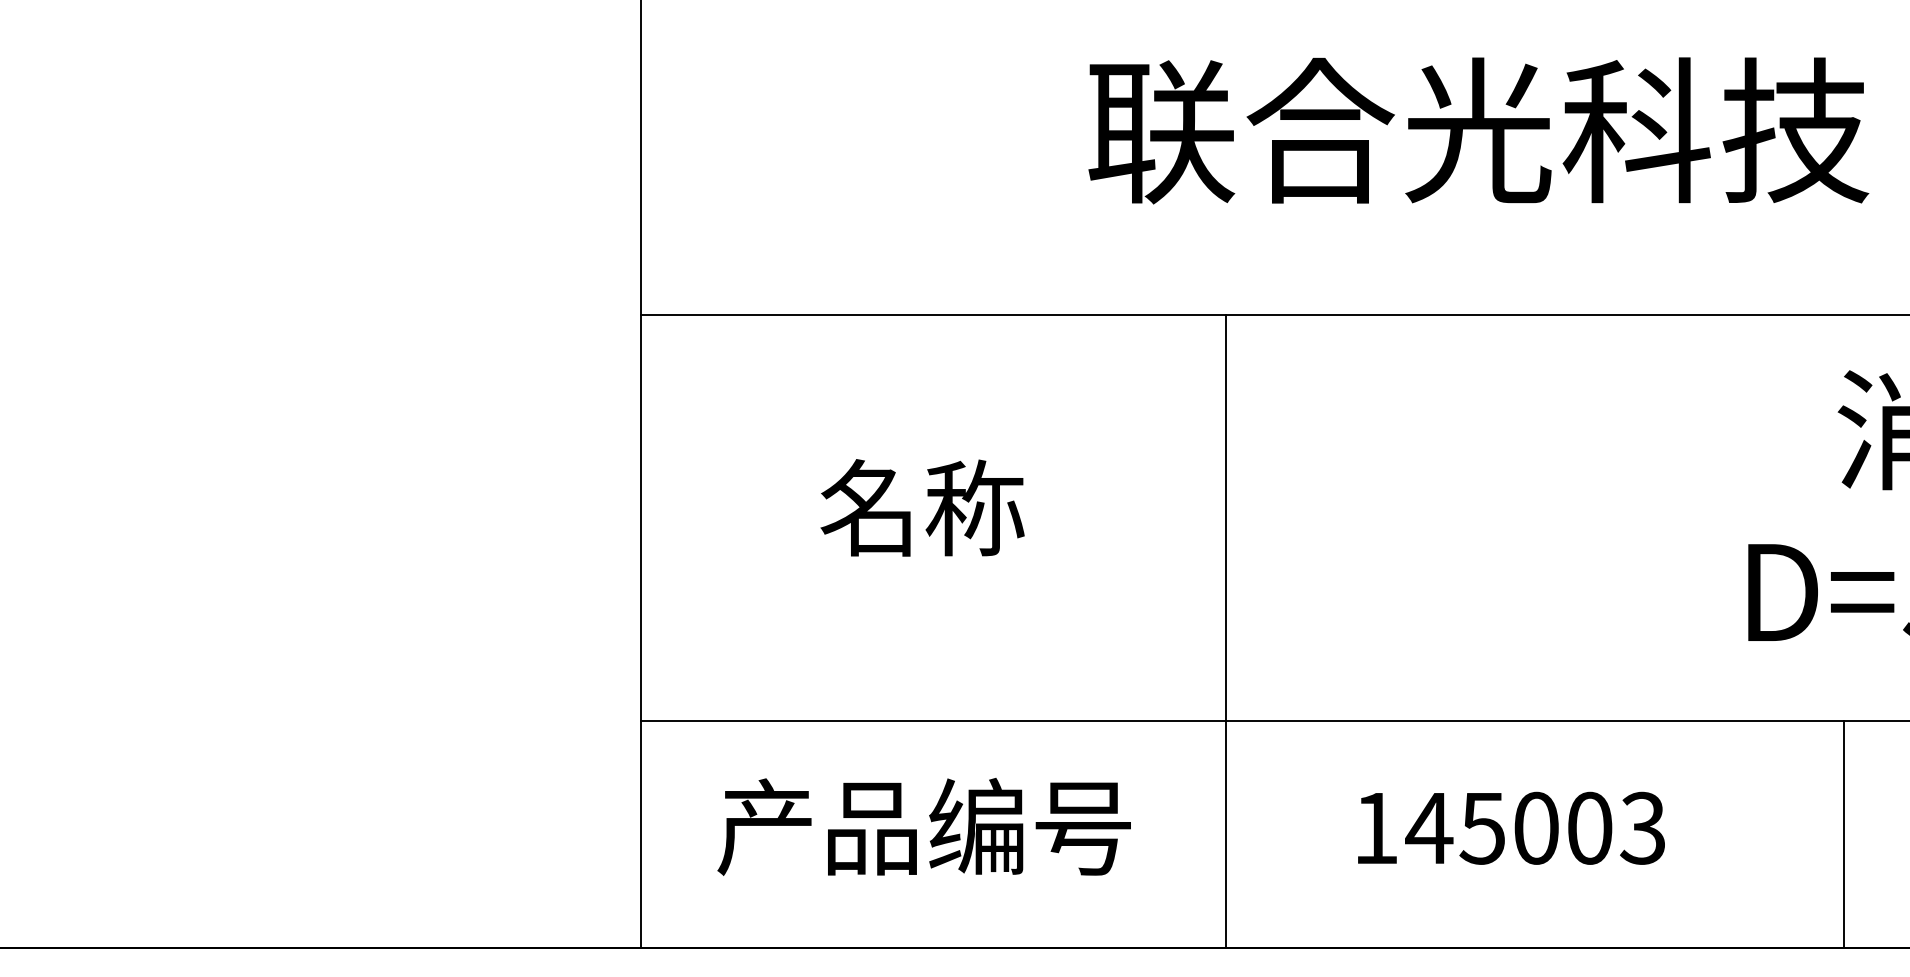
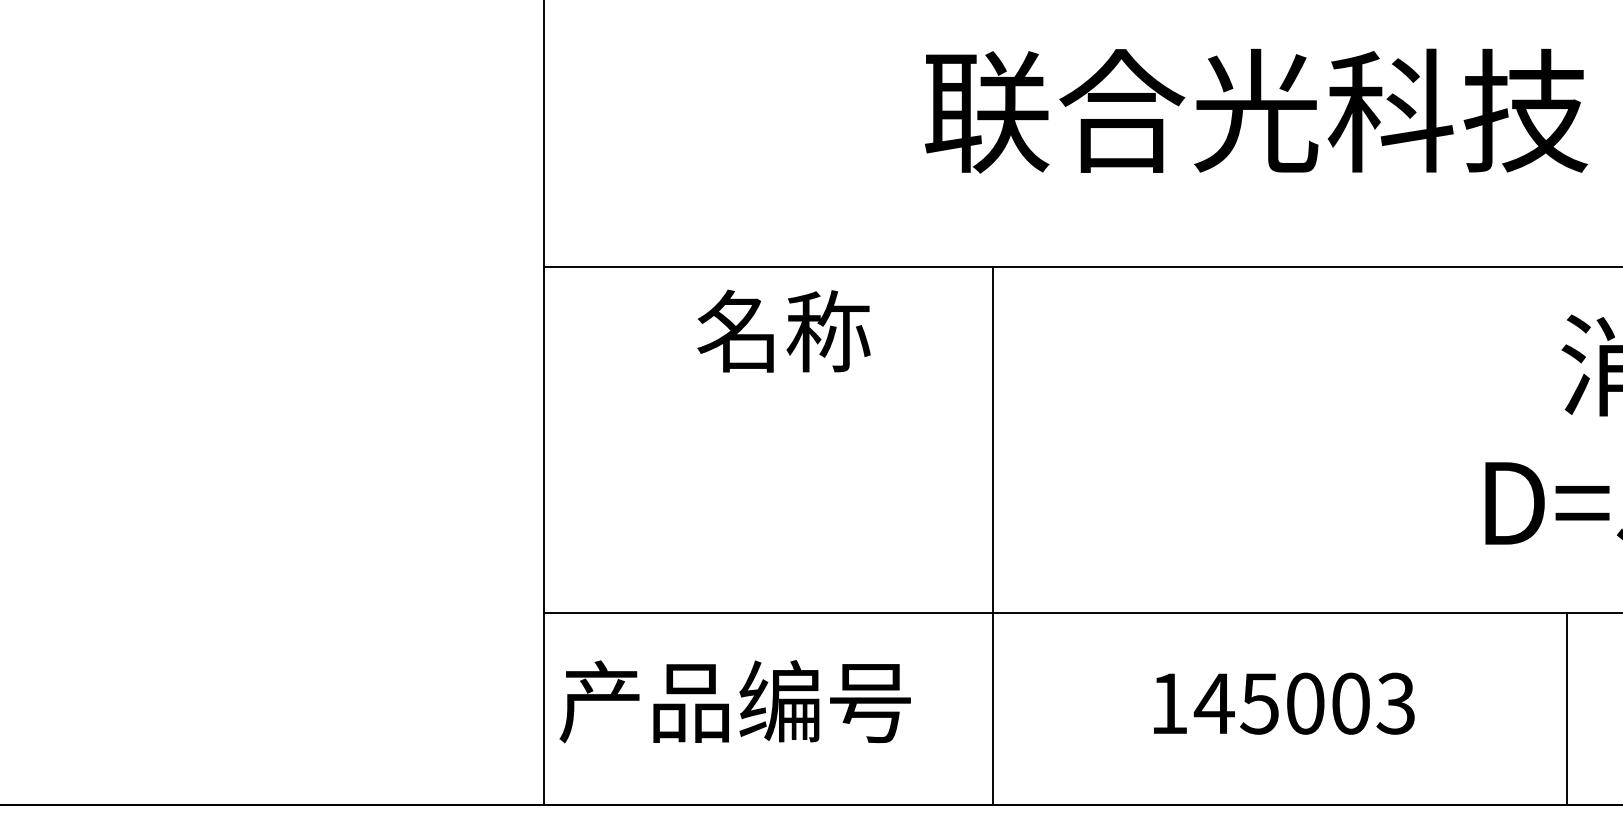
text: (922, 507) -> (783, 330), moved
line: (1225, 630) -> (992, 535), moved
text: (923, 826) -> (734, 701), moved

